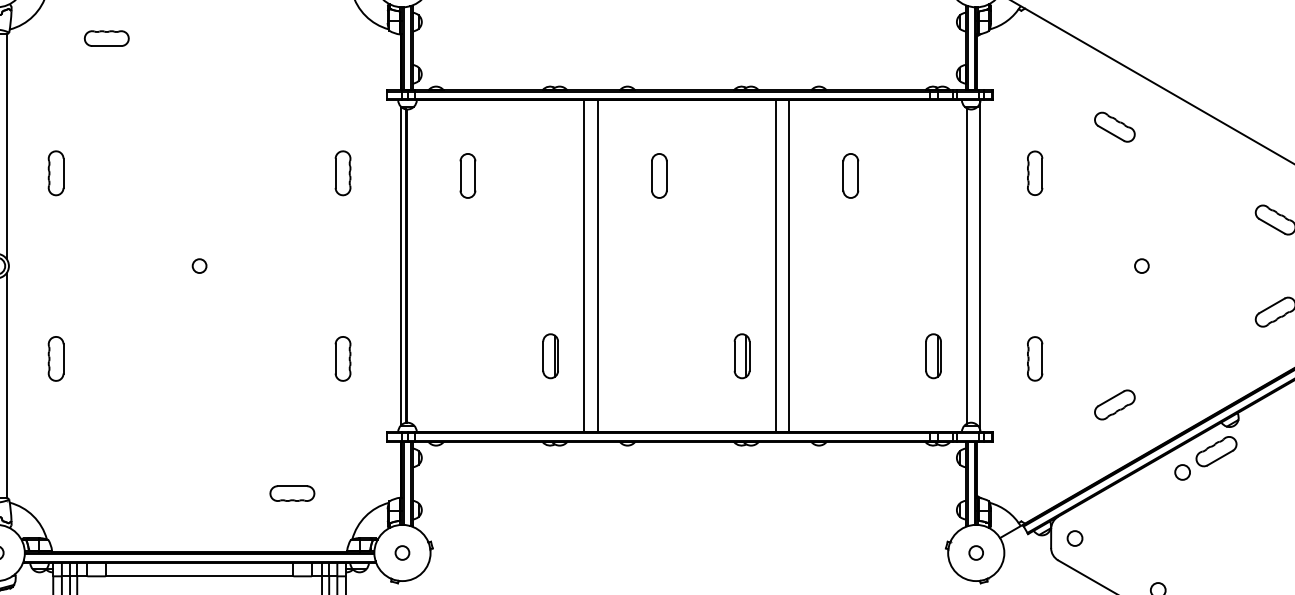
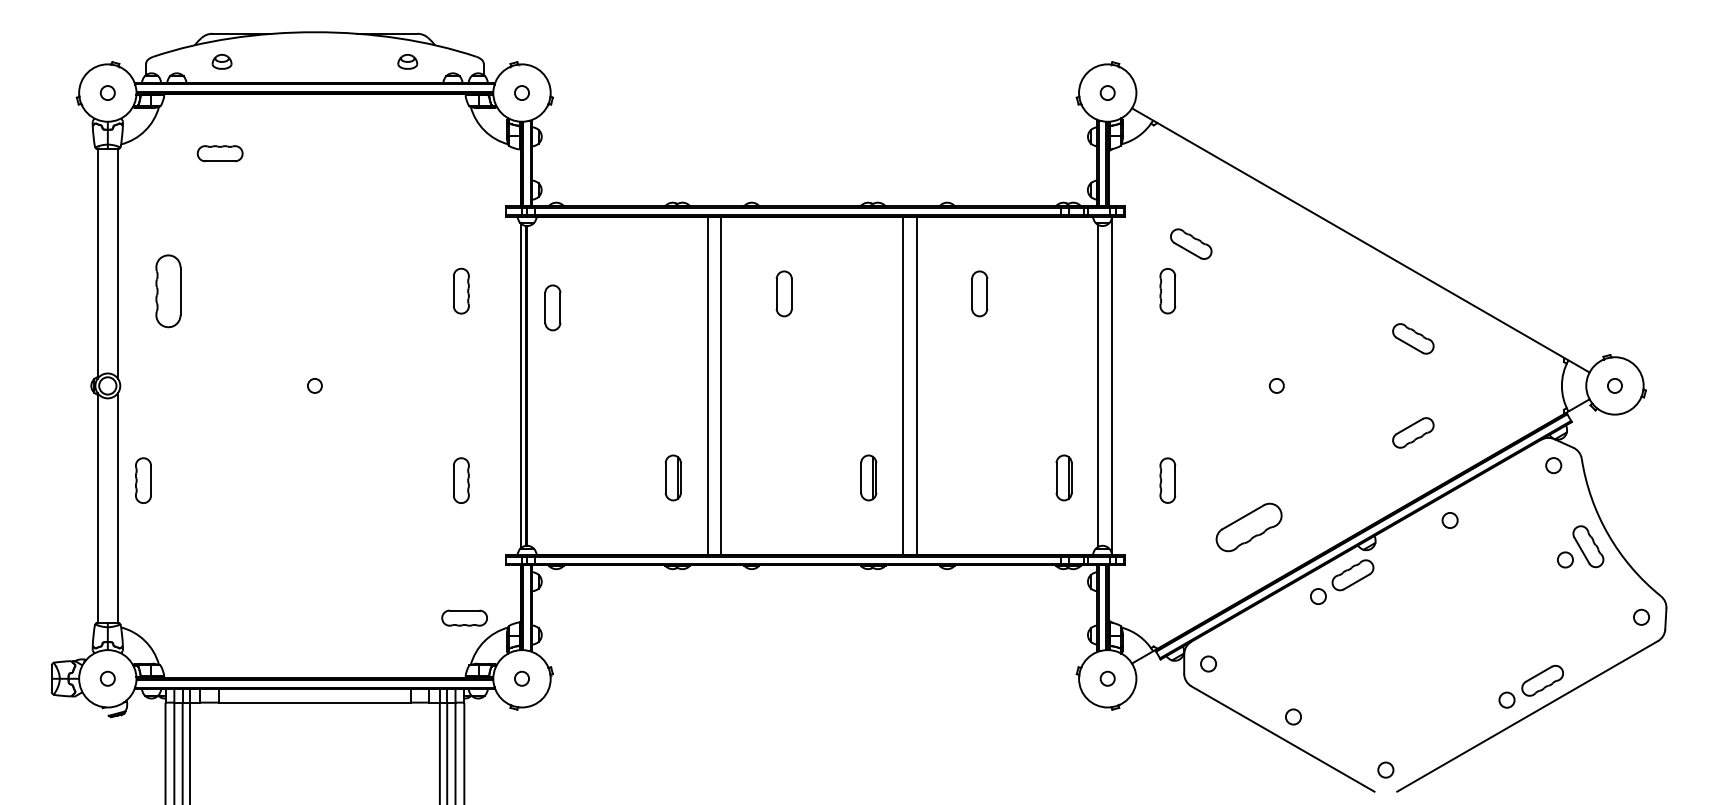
part: (1115, 126) -> (1191, 243), moved
part: (56, 172) -> (168, 290), size x1.6
part: (467, 175) -> (552, 307), moved
part: (56, 358) -> (143, 480), moved
part: (1115, 404) -> (1249, 527), size x1.6
part: (292, 492) -> (464, 617), moved

